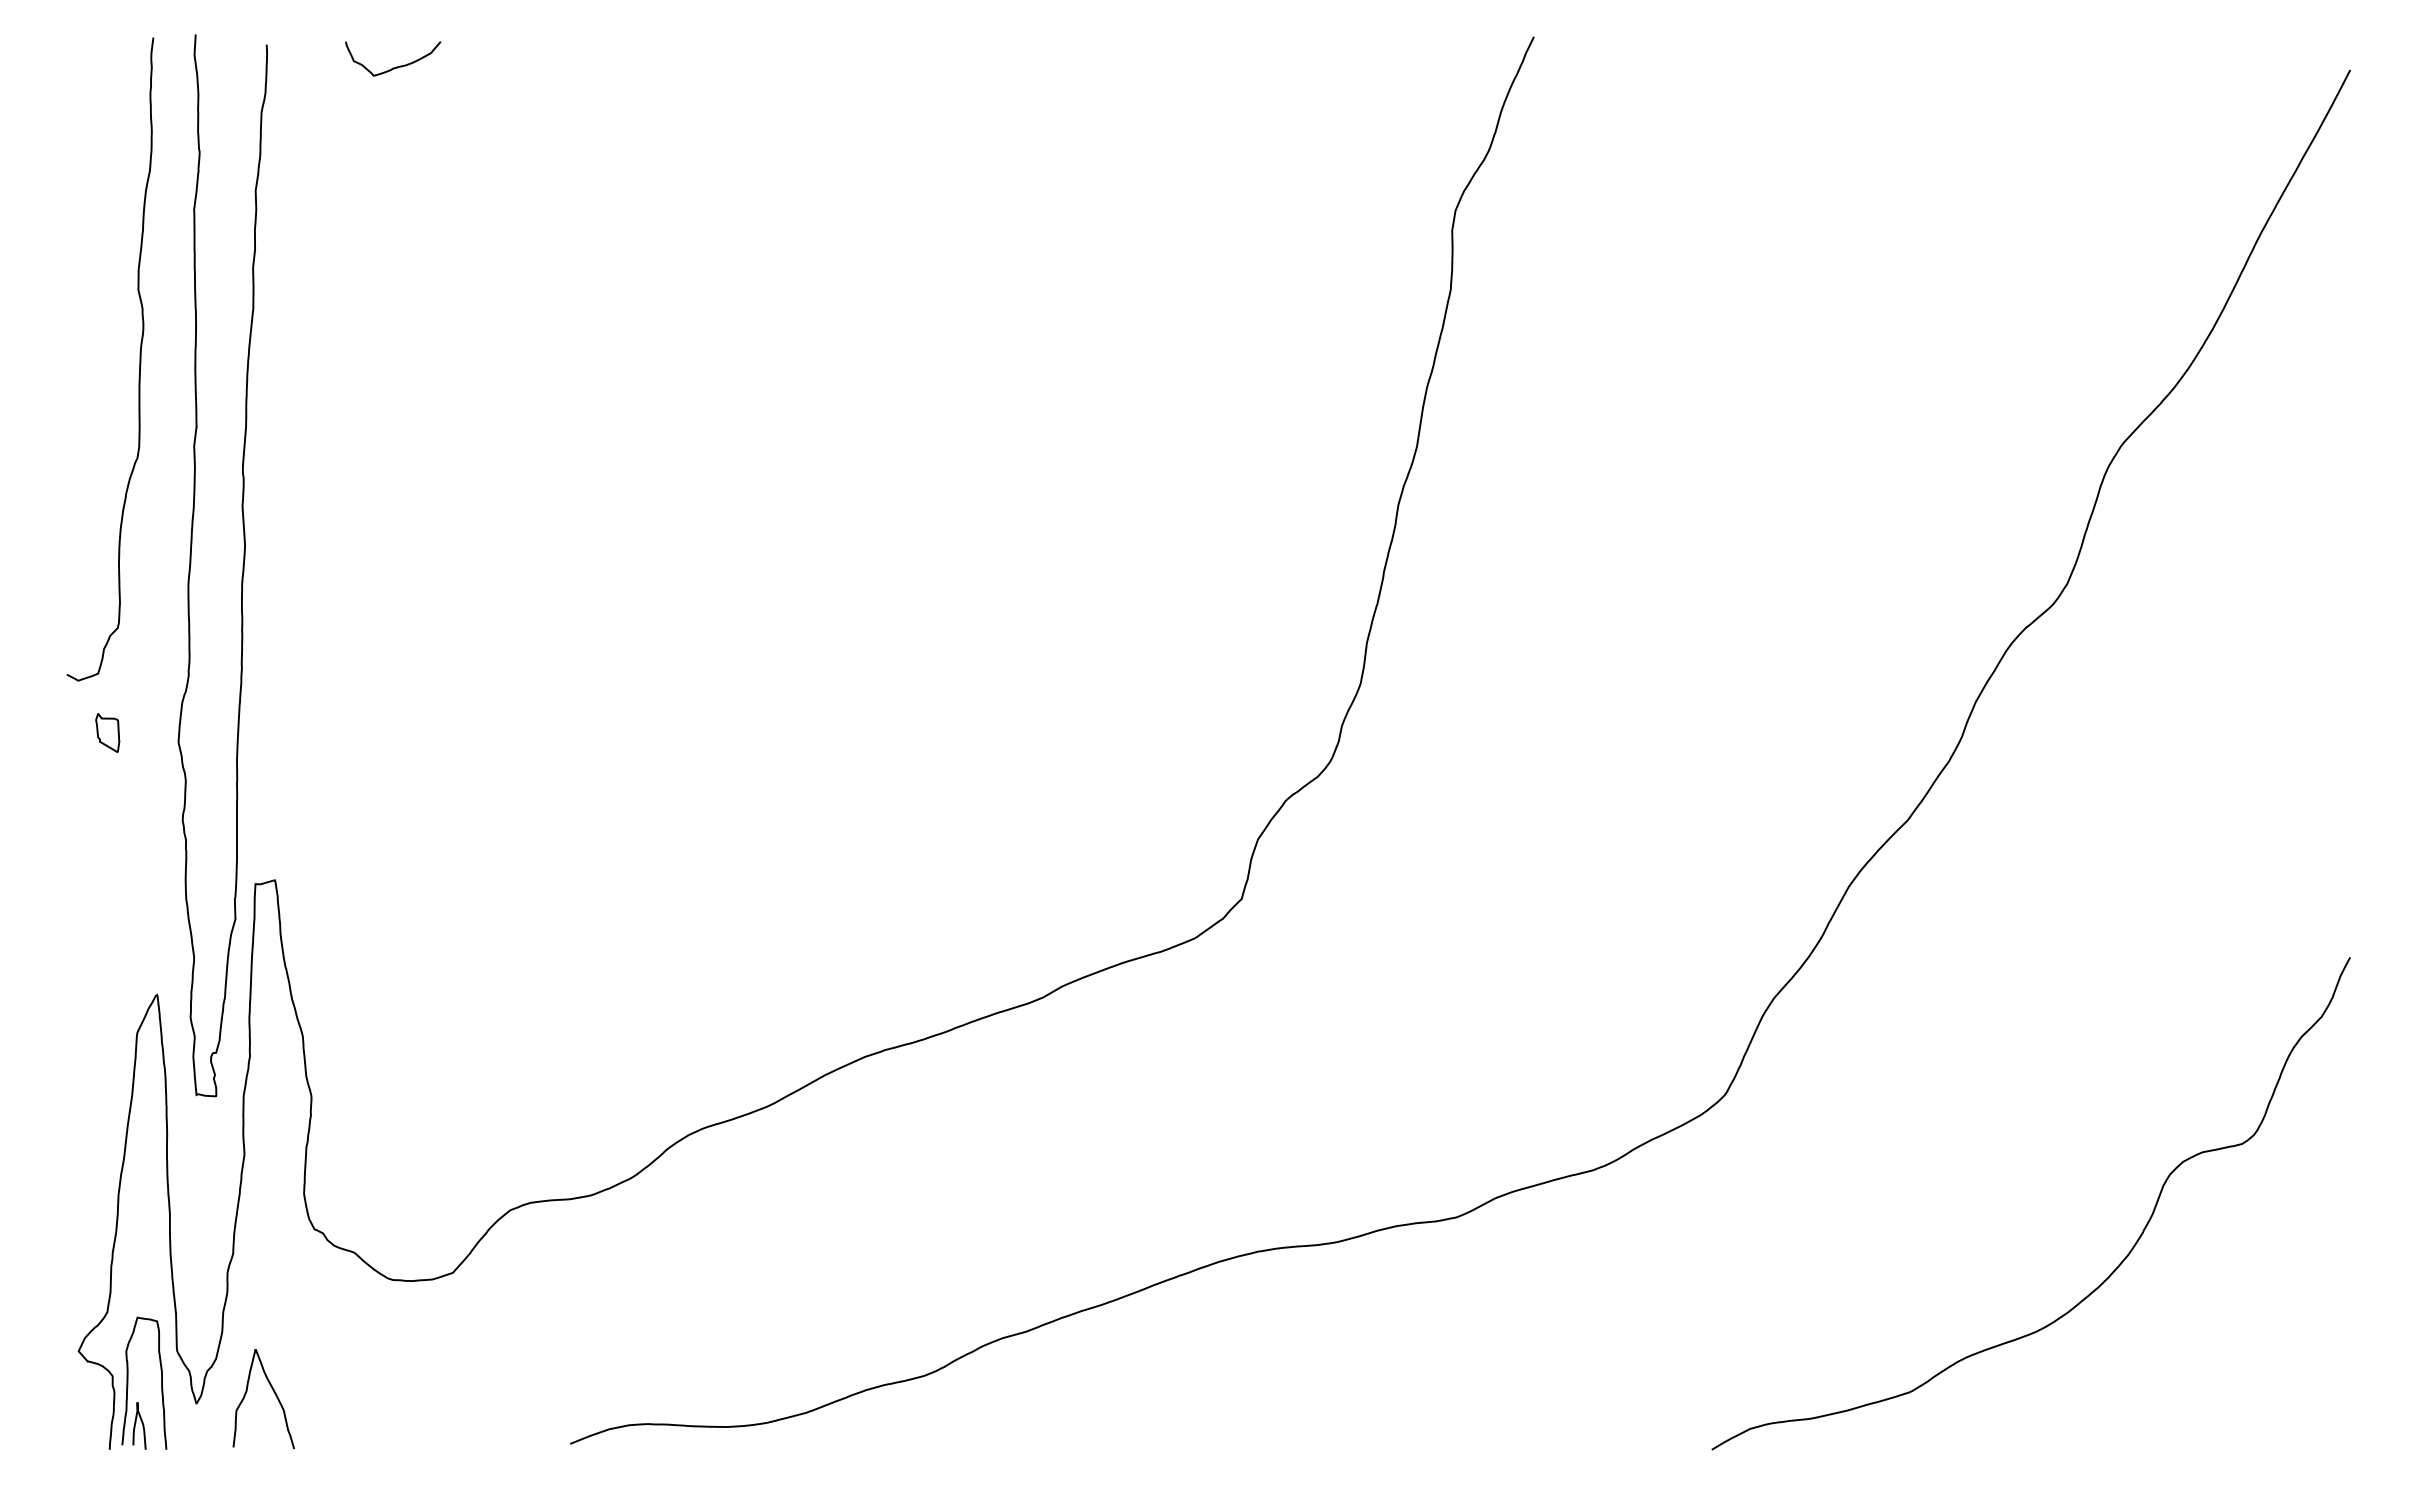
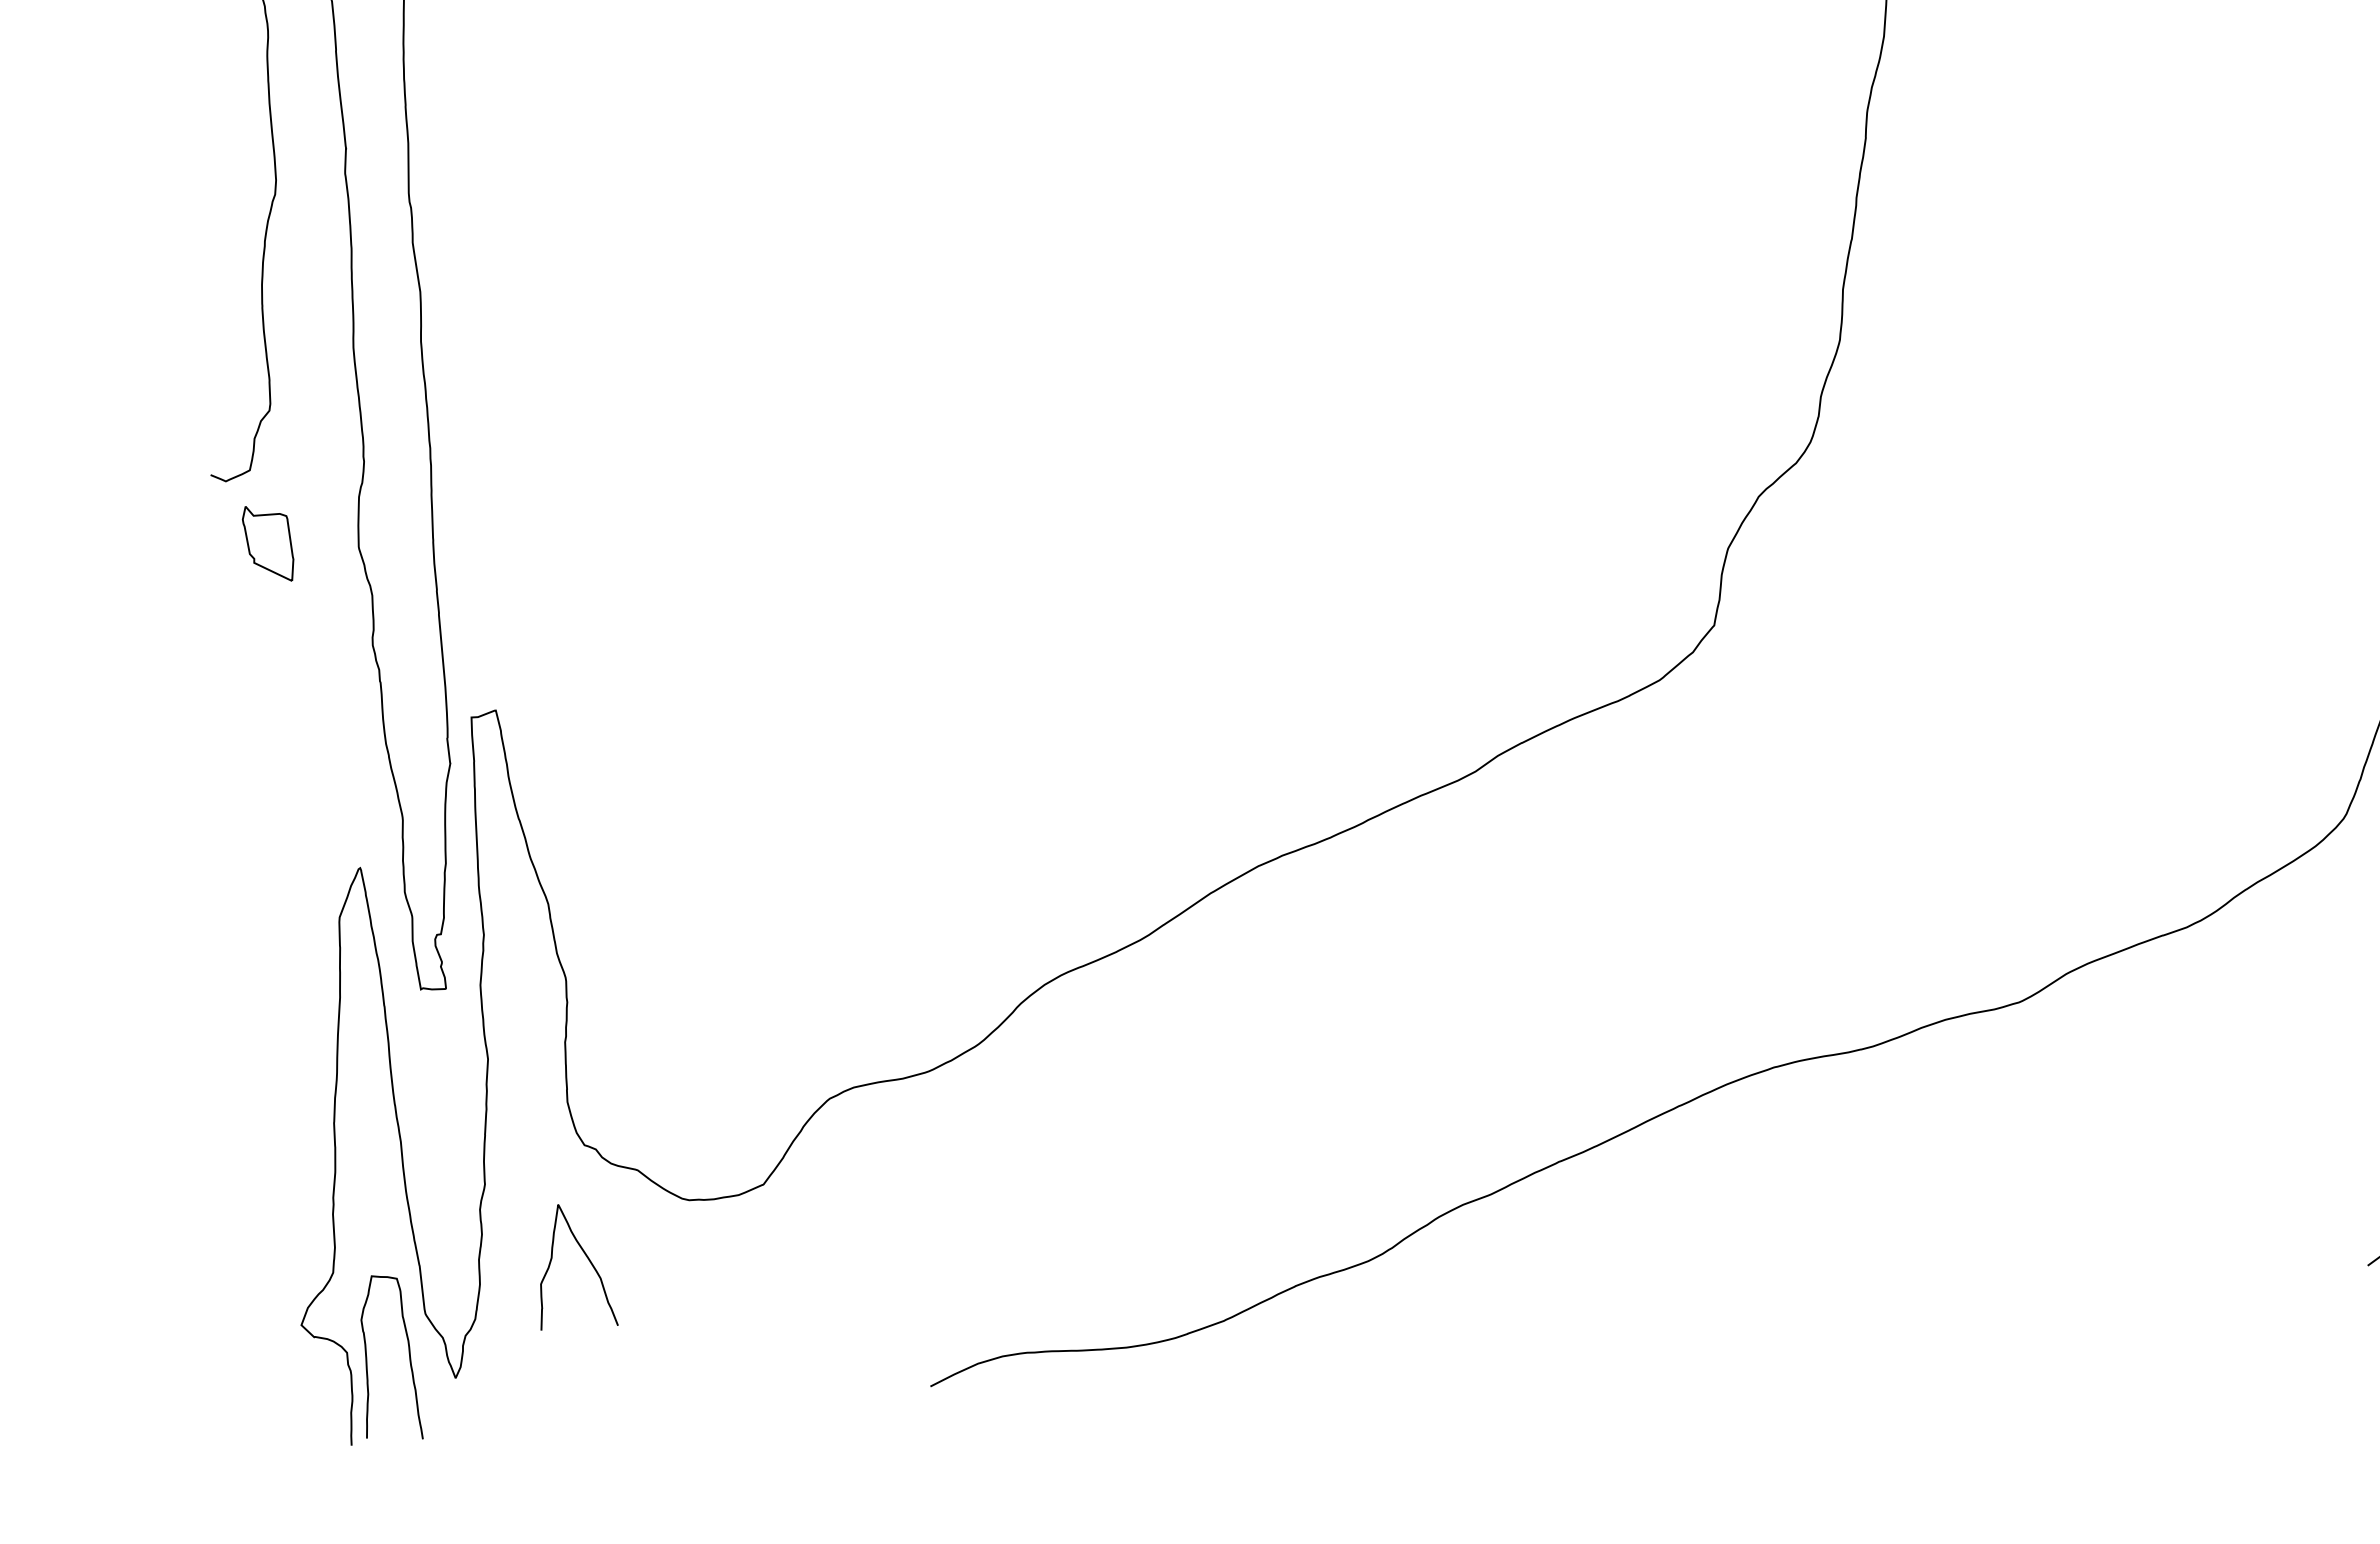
part: (107, 732) -> (268, 543), size x1.6
curve: (274, 1394) -> (587, 1259), moved
curve: (141, 1423) -> (388, 1409), removed

